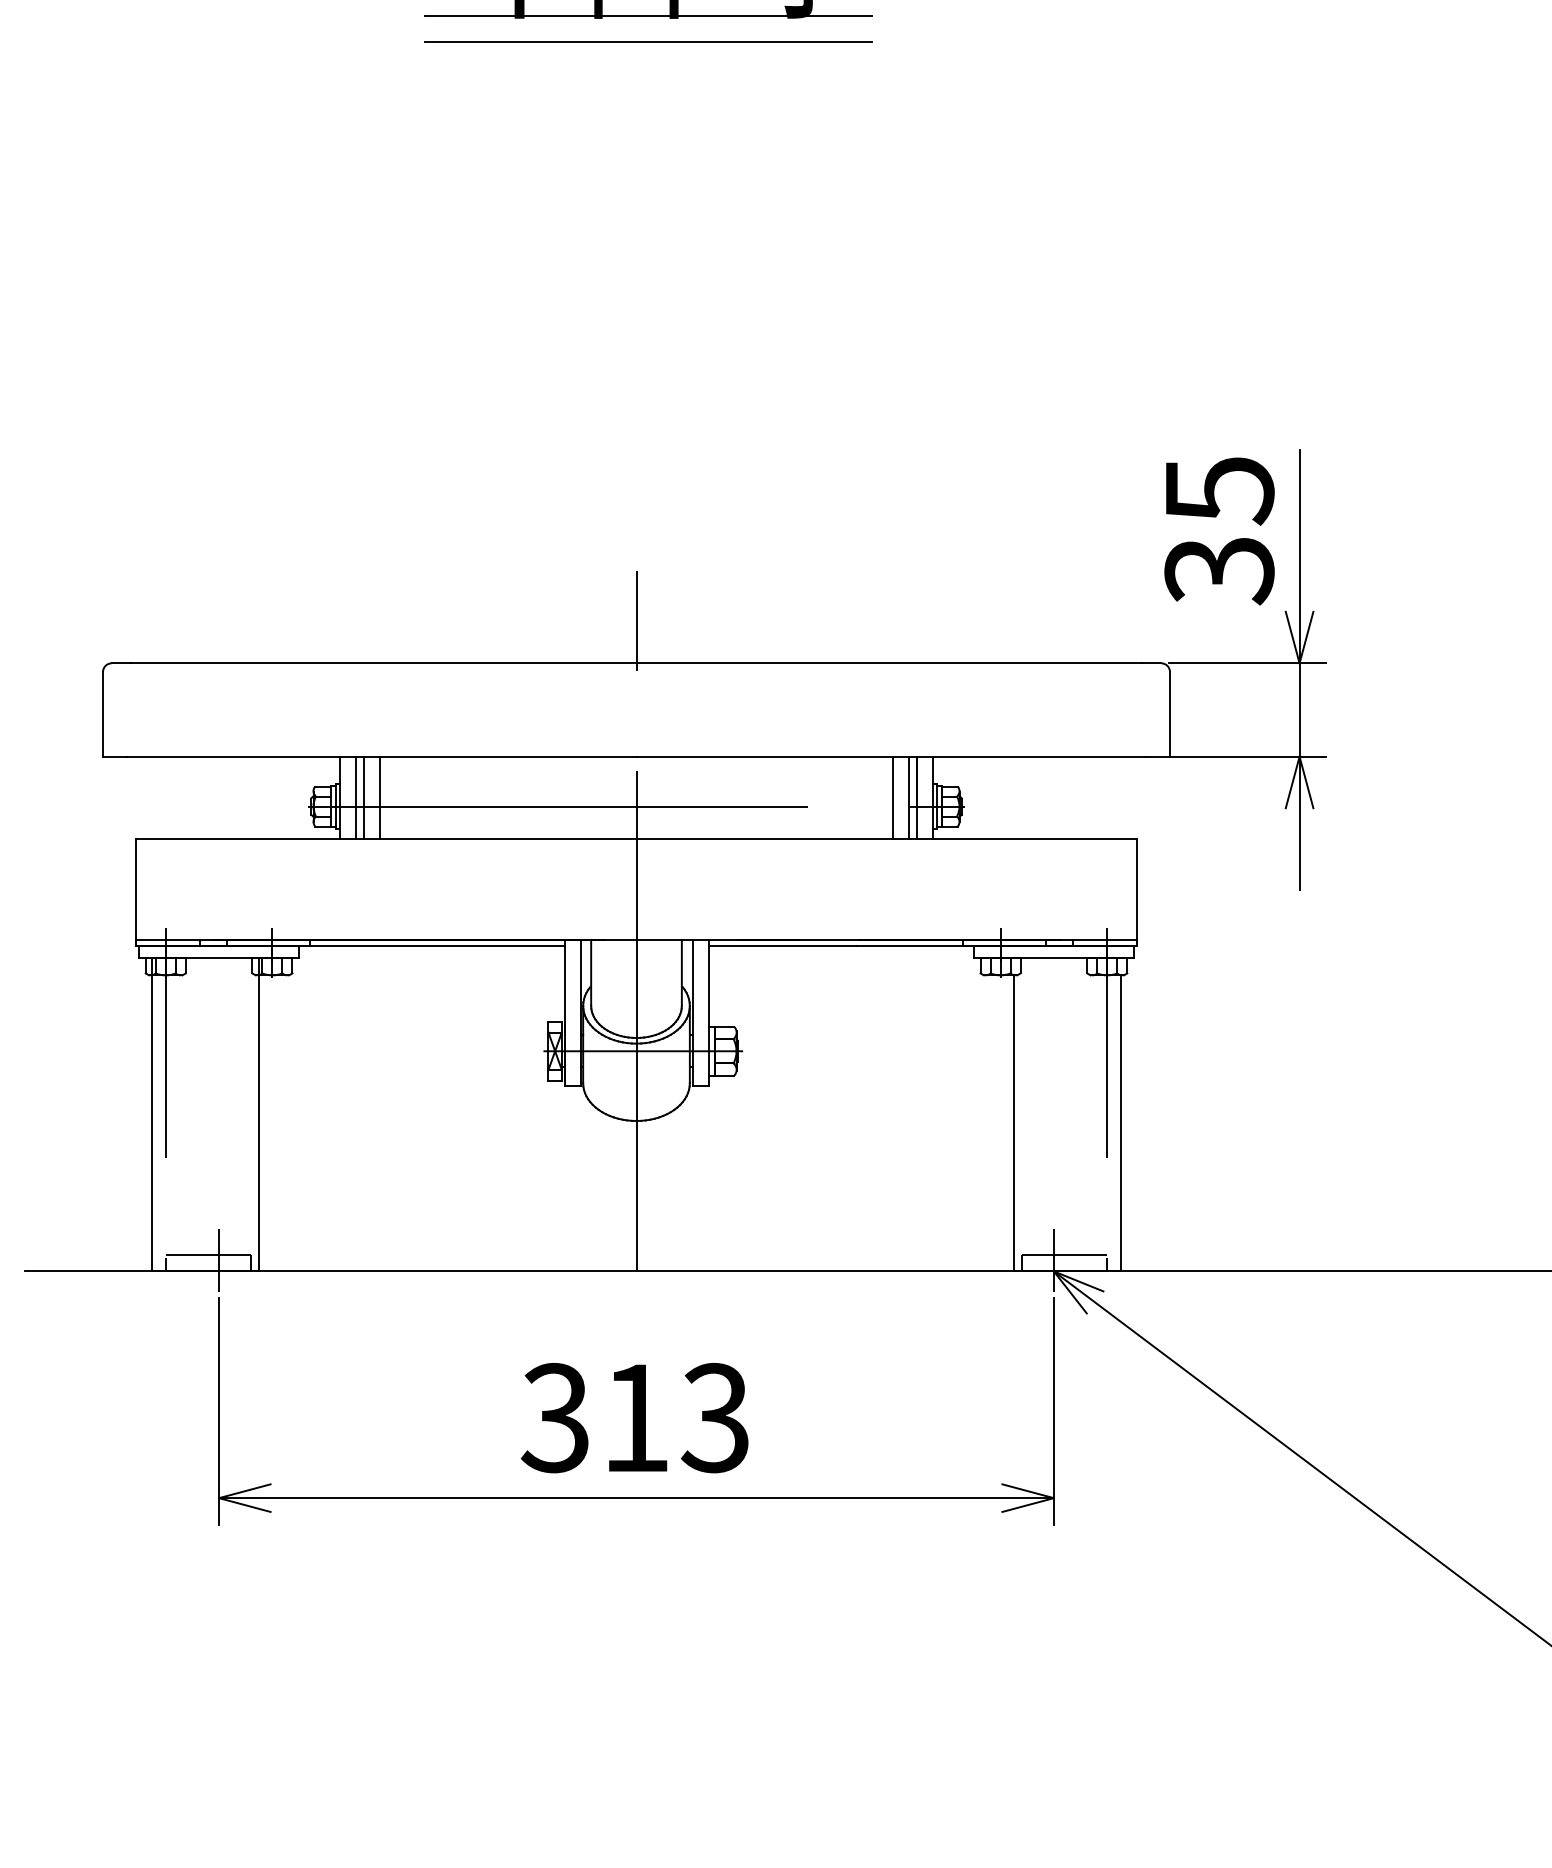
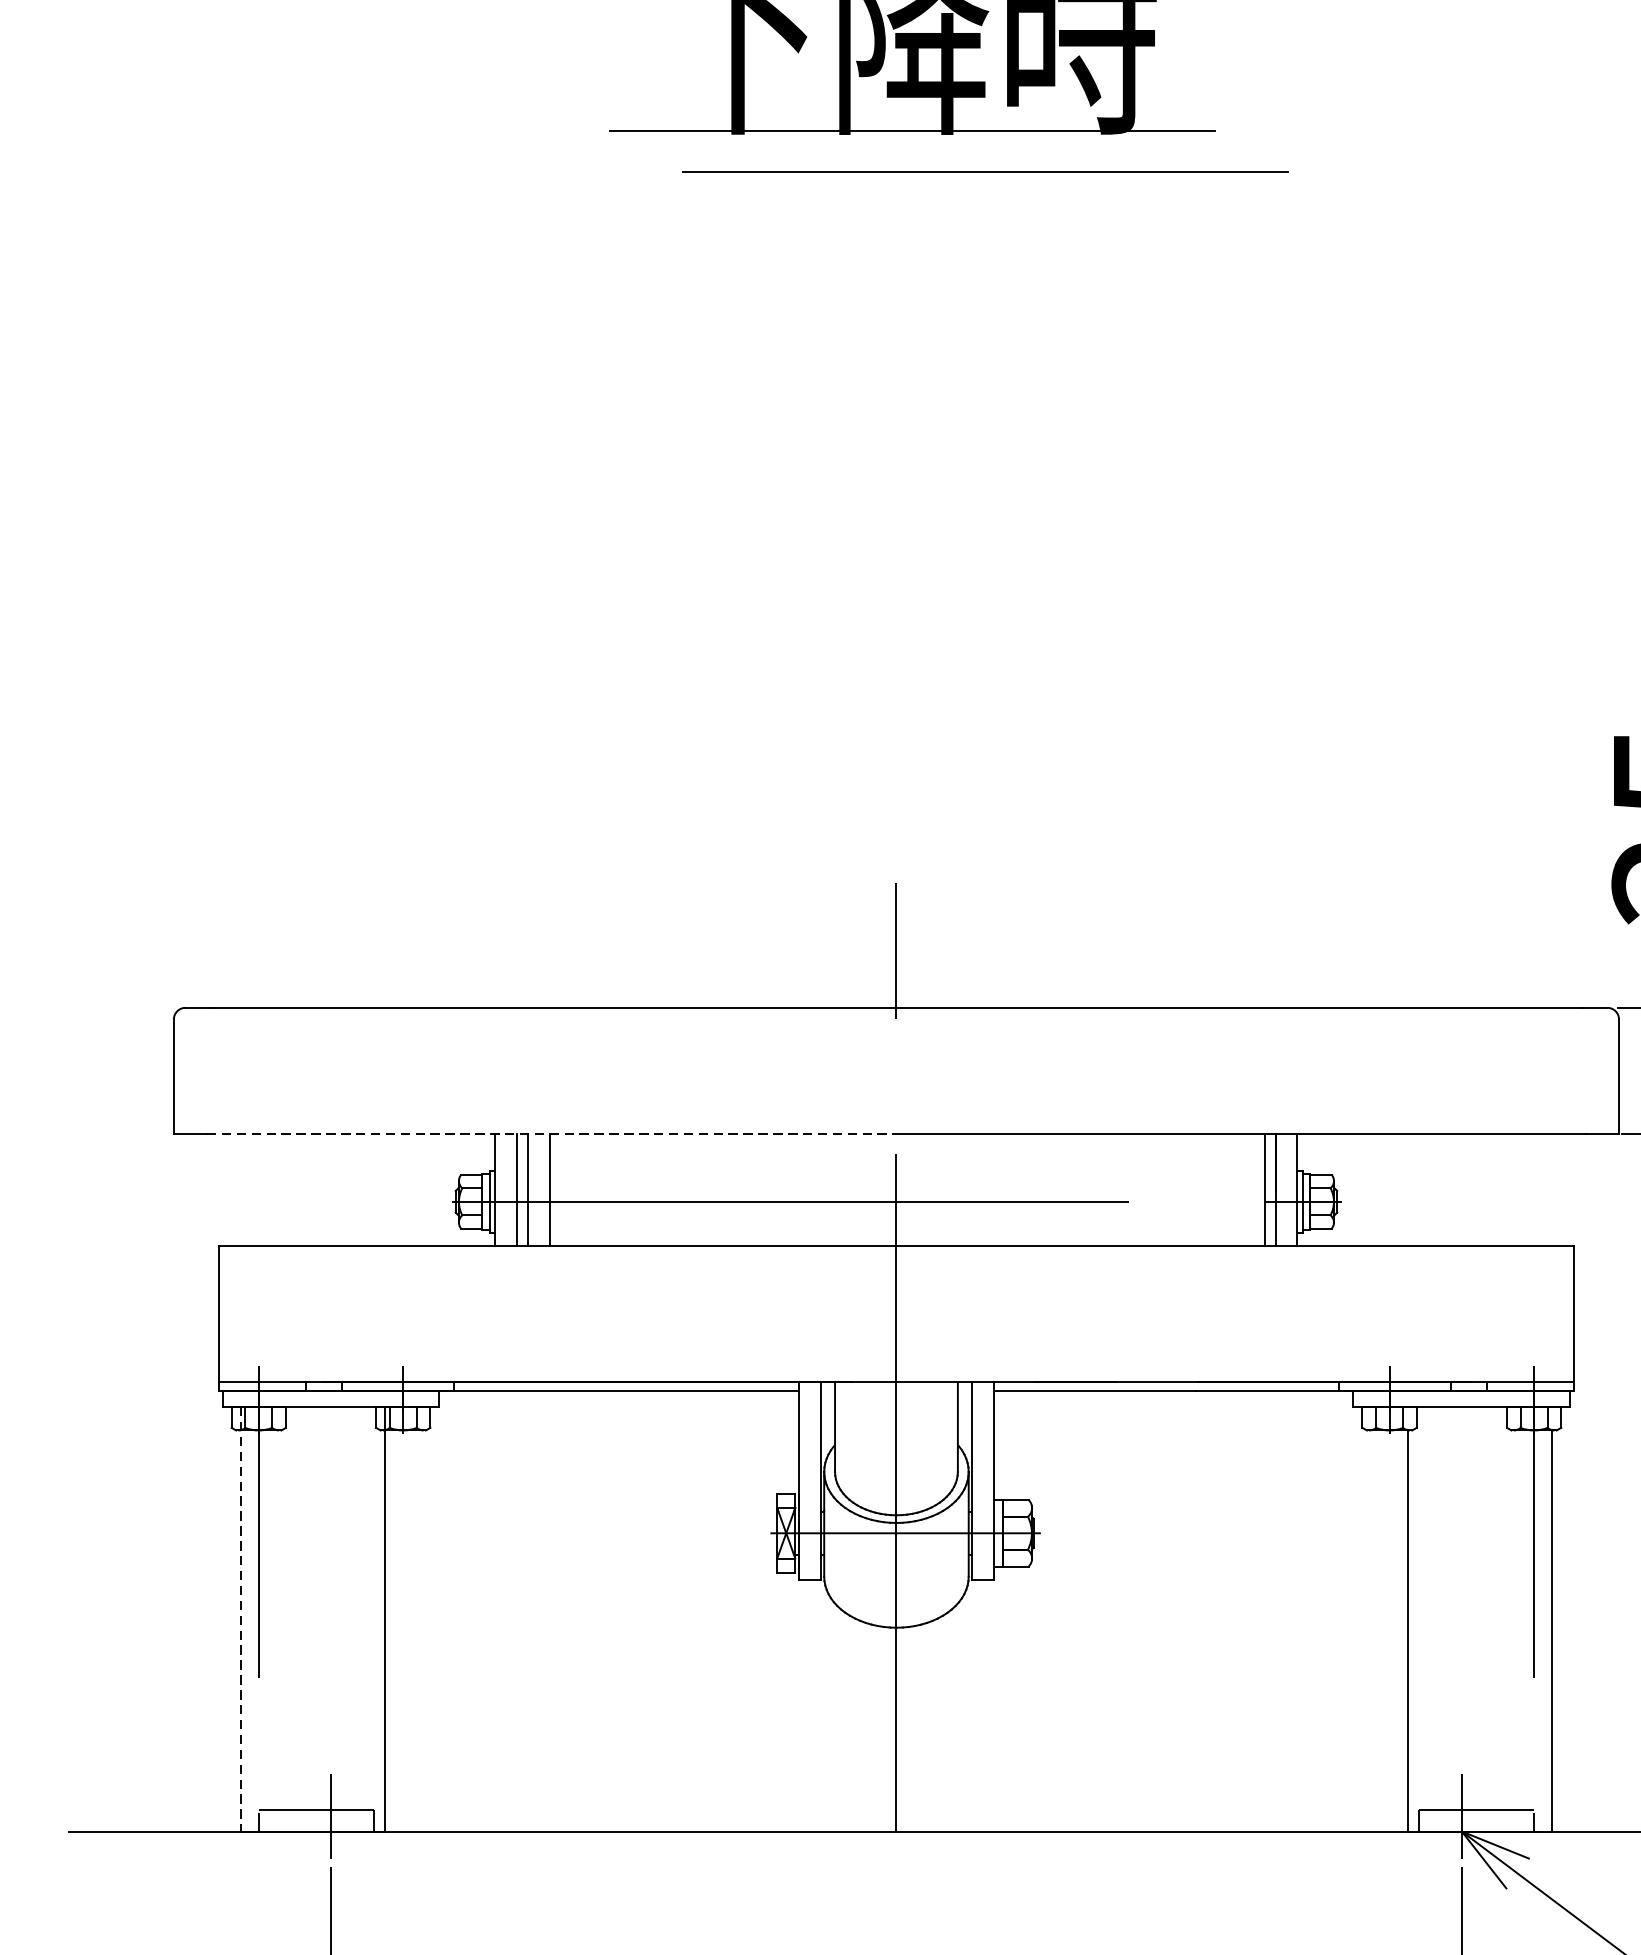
line: (648, 41) -> (985, 170), moved
line: (381, 756) -> (551, 1134), solid -> dashed
line: (892, 797) -> (1243, 1189), removed
line: (152, 1114) -> (240, 1618), solid -> dashed

